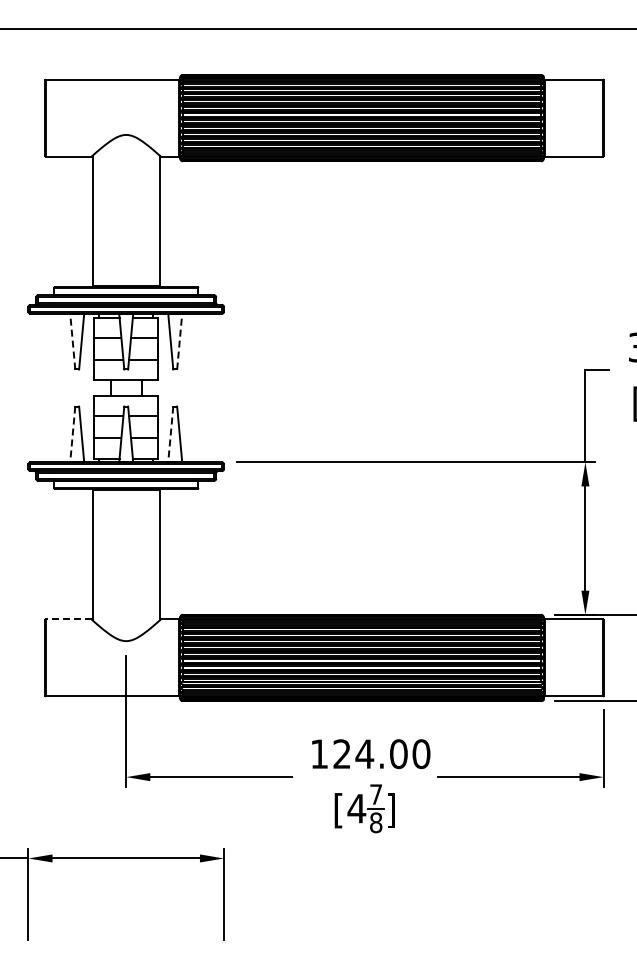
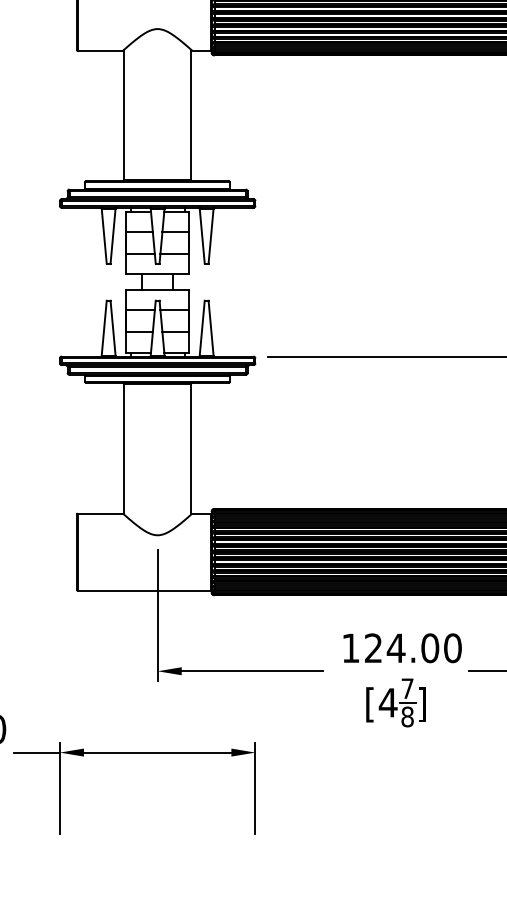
line: (72, 342) -> (103, 236), dashed -> solid
line: (179, 342) -> (210, 236), dashed -> solid
line: (72, 434) -> (103, 328), dashed -> solid
line: (170, 434) -> (201, 328), dashed -> solid
line: (68, 619) -> (99, 513), dashed -> solid

